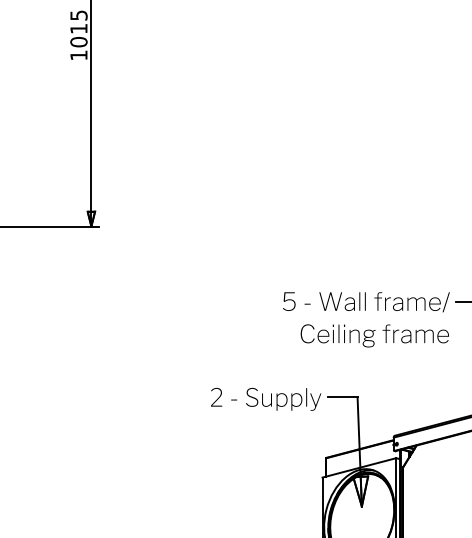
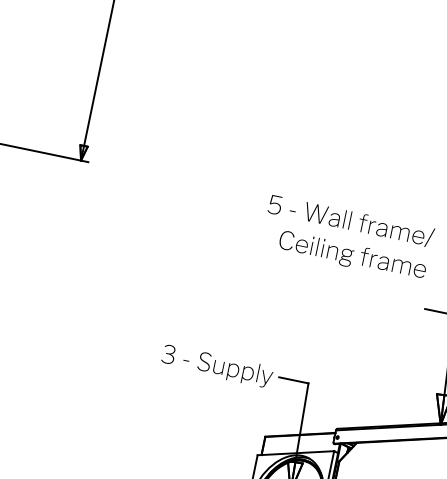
text: (366, 319) -> (347, 238), moved
text: (215, 396) -> (168, 353), 2 -> 3

